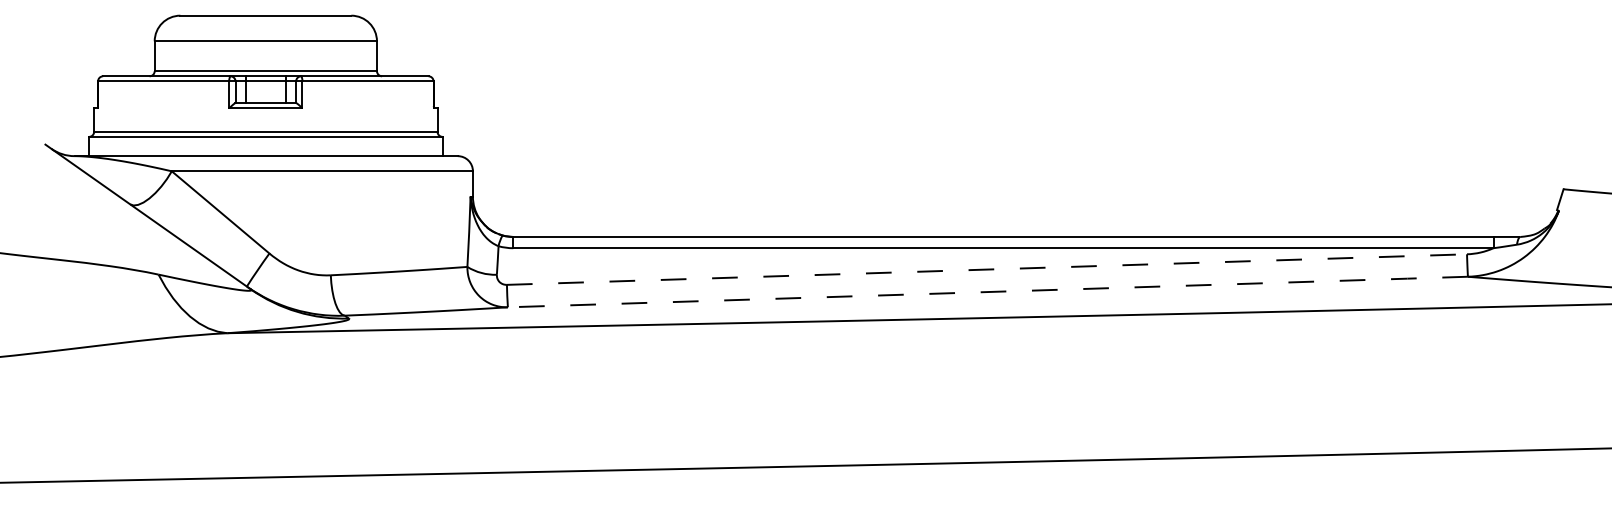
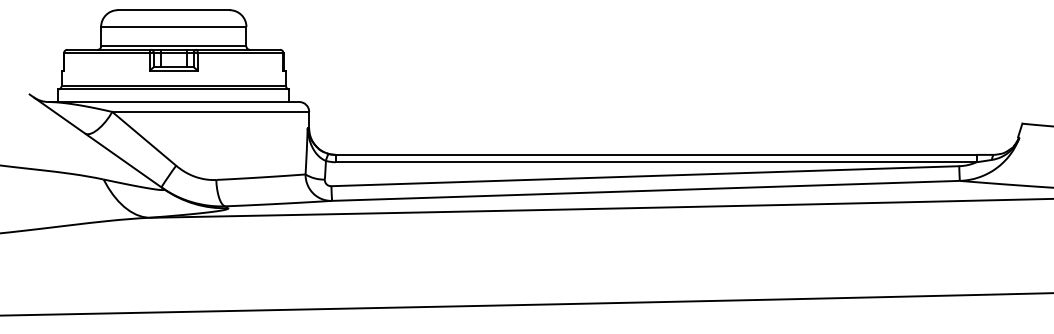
line: (987, 270) -> (645, 176), dashed -> solid
line: (988, 291) -> (646, 190), dashed -> solid

